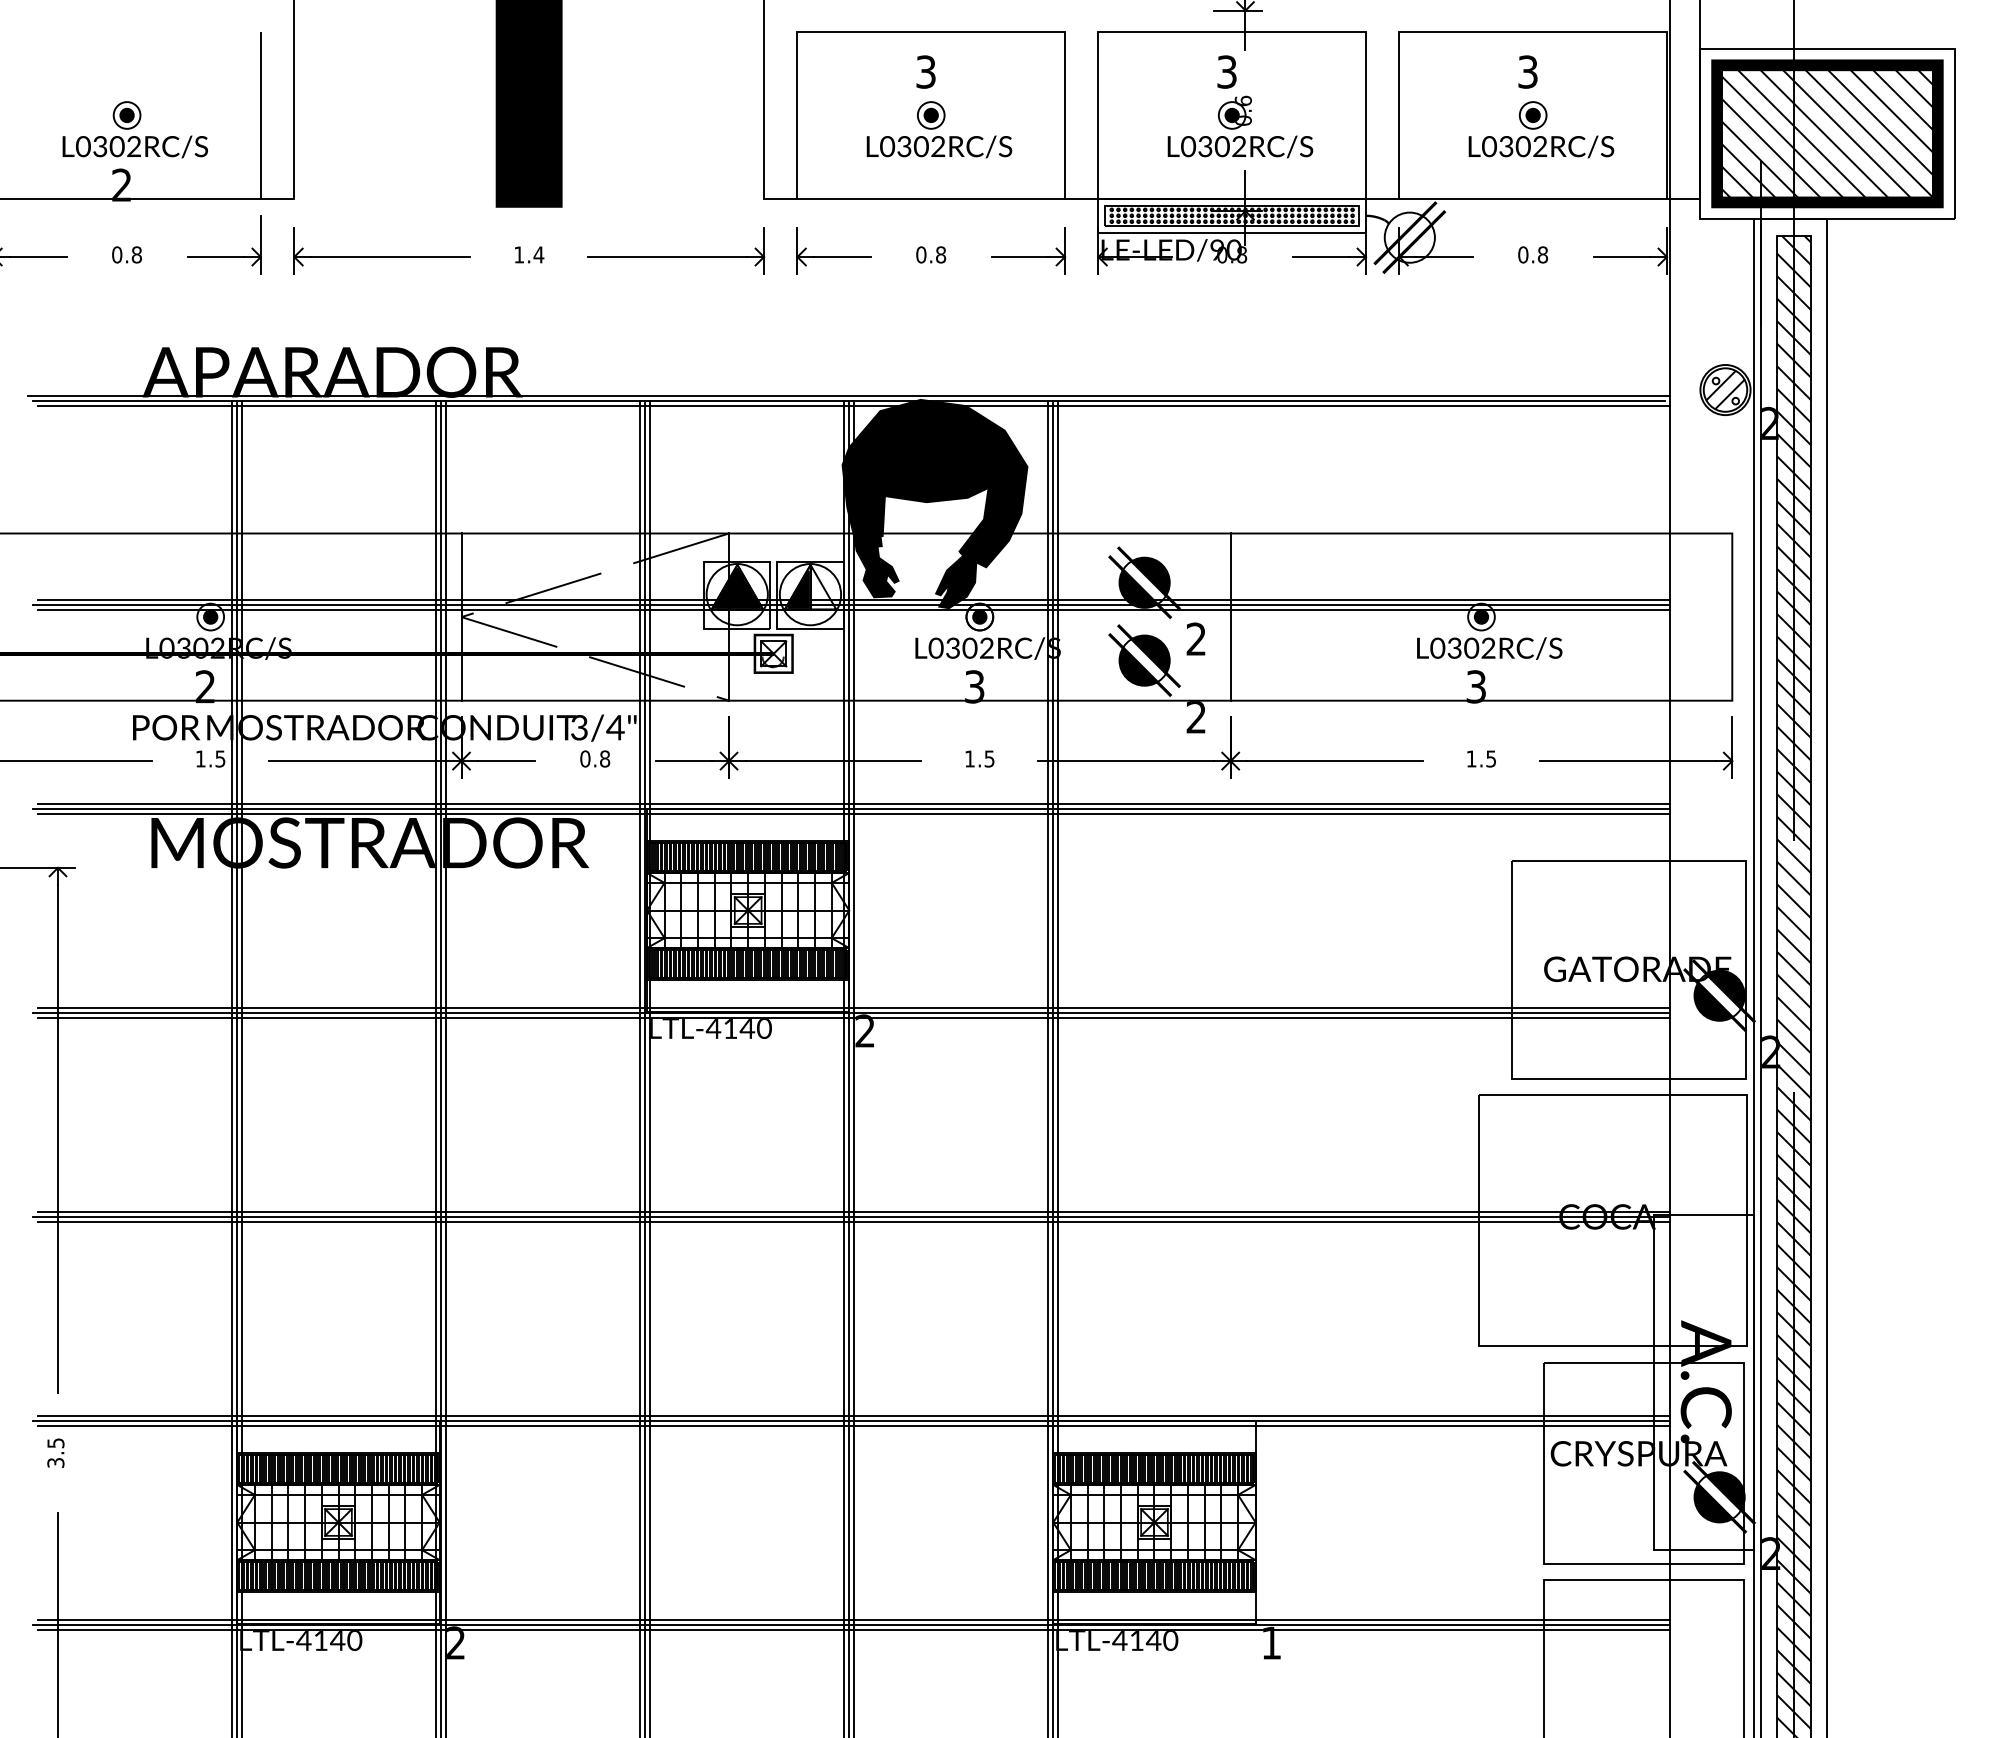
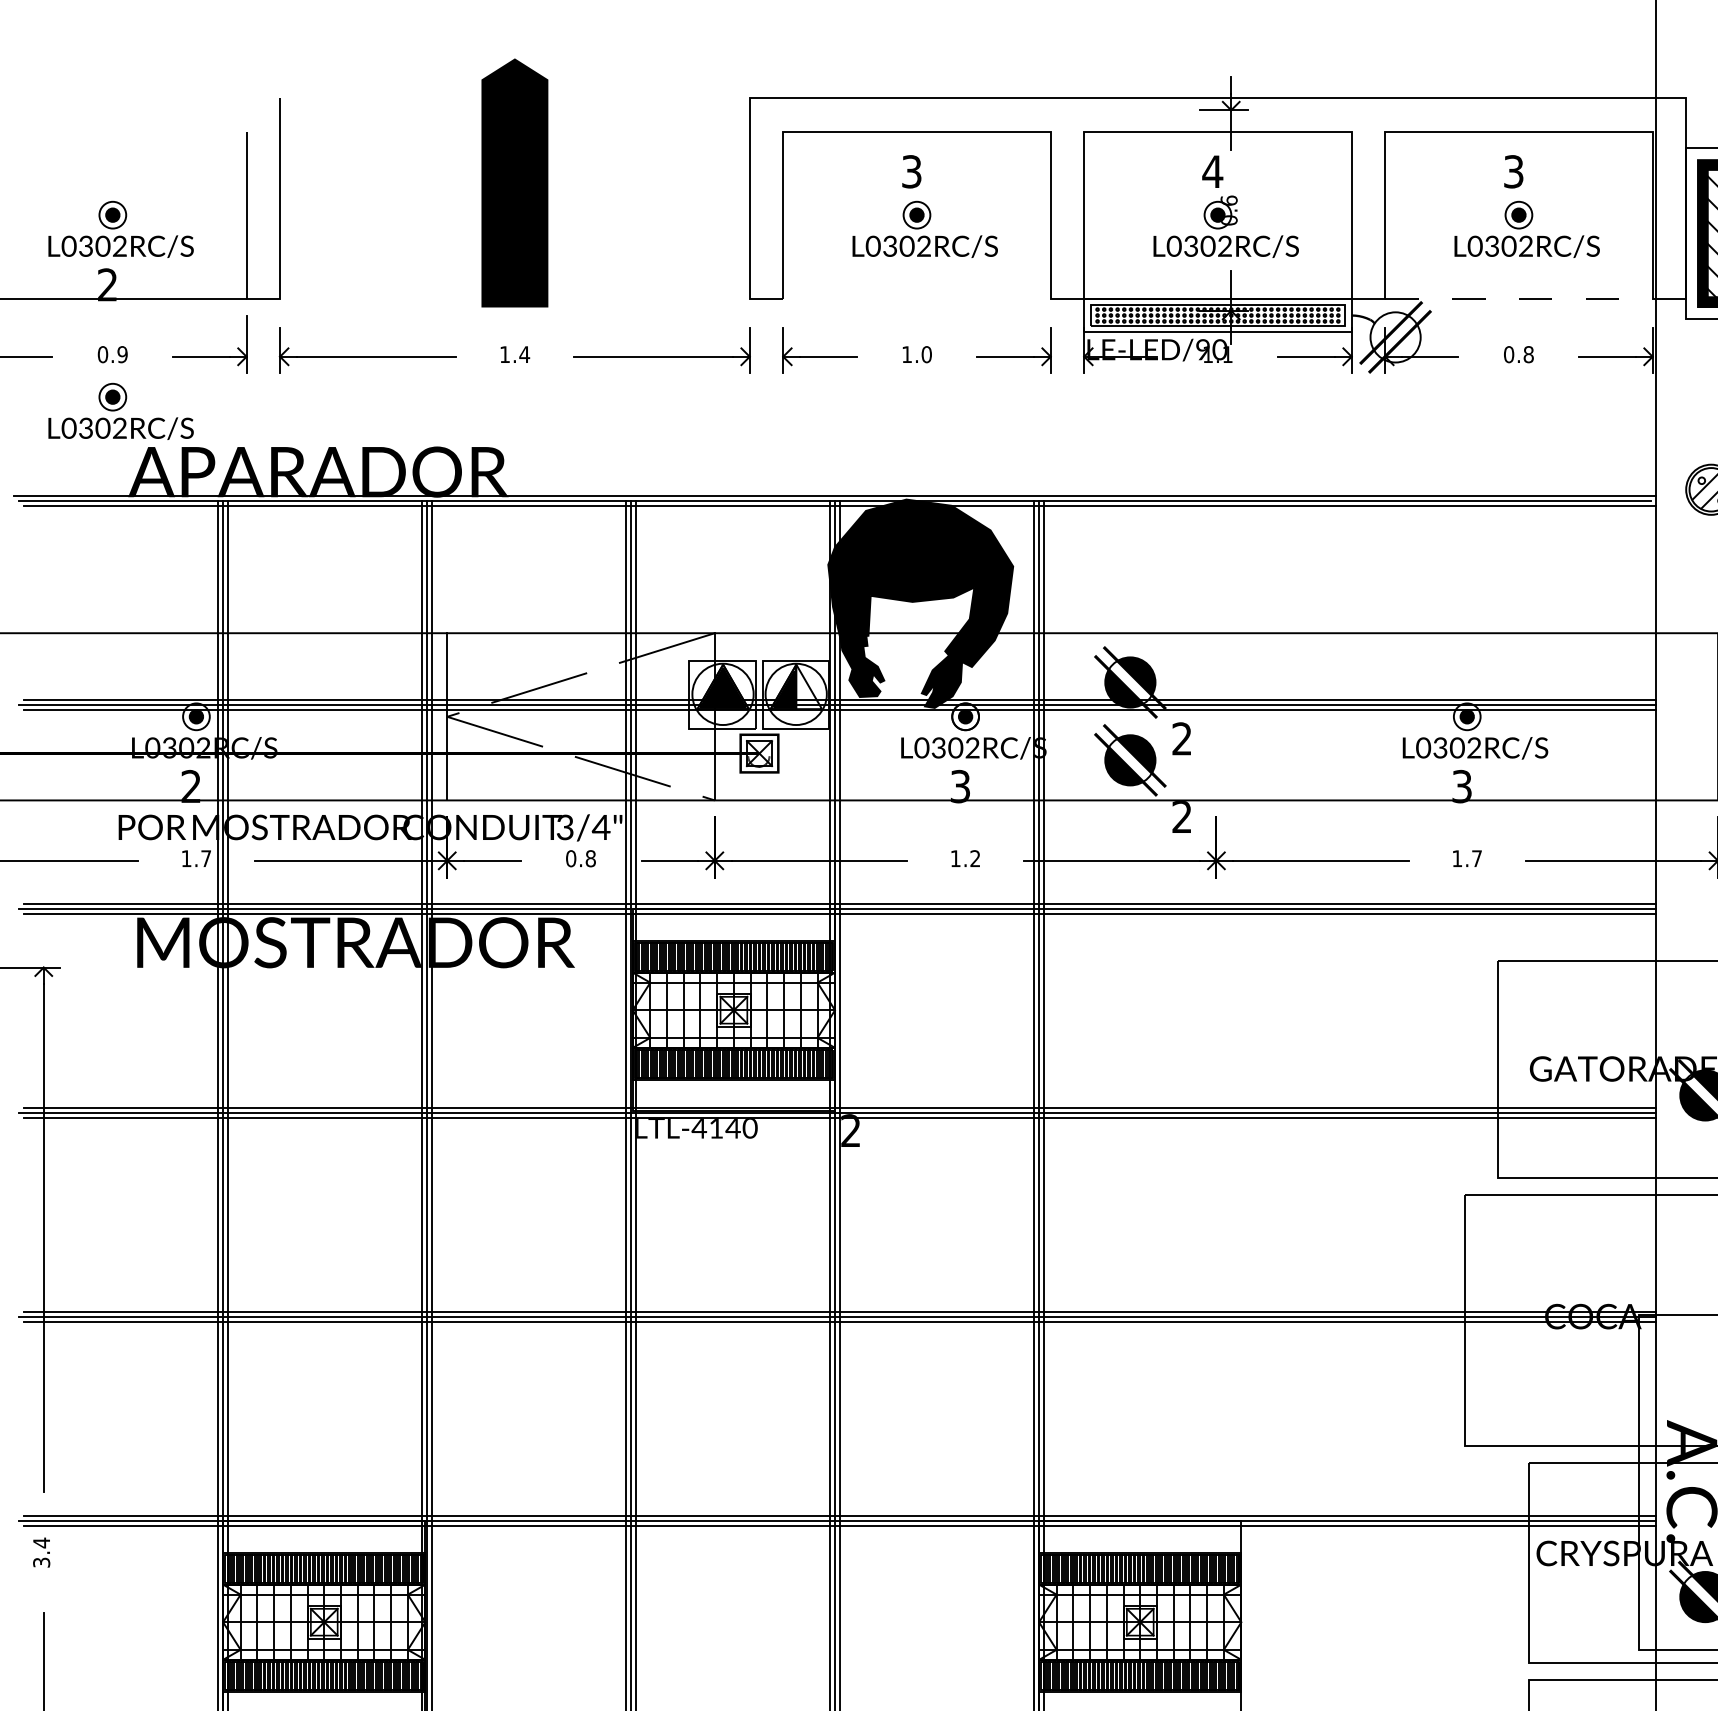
text: (1226, 71) -> (1212, 171), 3 -> 4
line: (931, 199) -> (917, 299), removed
line: (1533, 199) -> (1519, 299), solid -> dashed
text: (136, 254) -> (122, 354), 0.8 -> 0.9
text: (931, 254) -> (917, 354), 0.8 -> 1.0
text: (1232, 254) -> (1218, 354), 0.8 -> 1.1
part: (134, 311) -> (120, 411), added
line: (1230, 616) -> (1216, 716), removed
text: (220, 758) -> (206, 858), 1.5 -> 1.7
text: (989, 758) -> (975, 858), 1.5 -> 1.2
text: (1491, 758) -> (1477, 858), 1.5 -> 1.7
text: (55, 1442) -> (41, 1542), 3.5 -> 3.4

